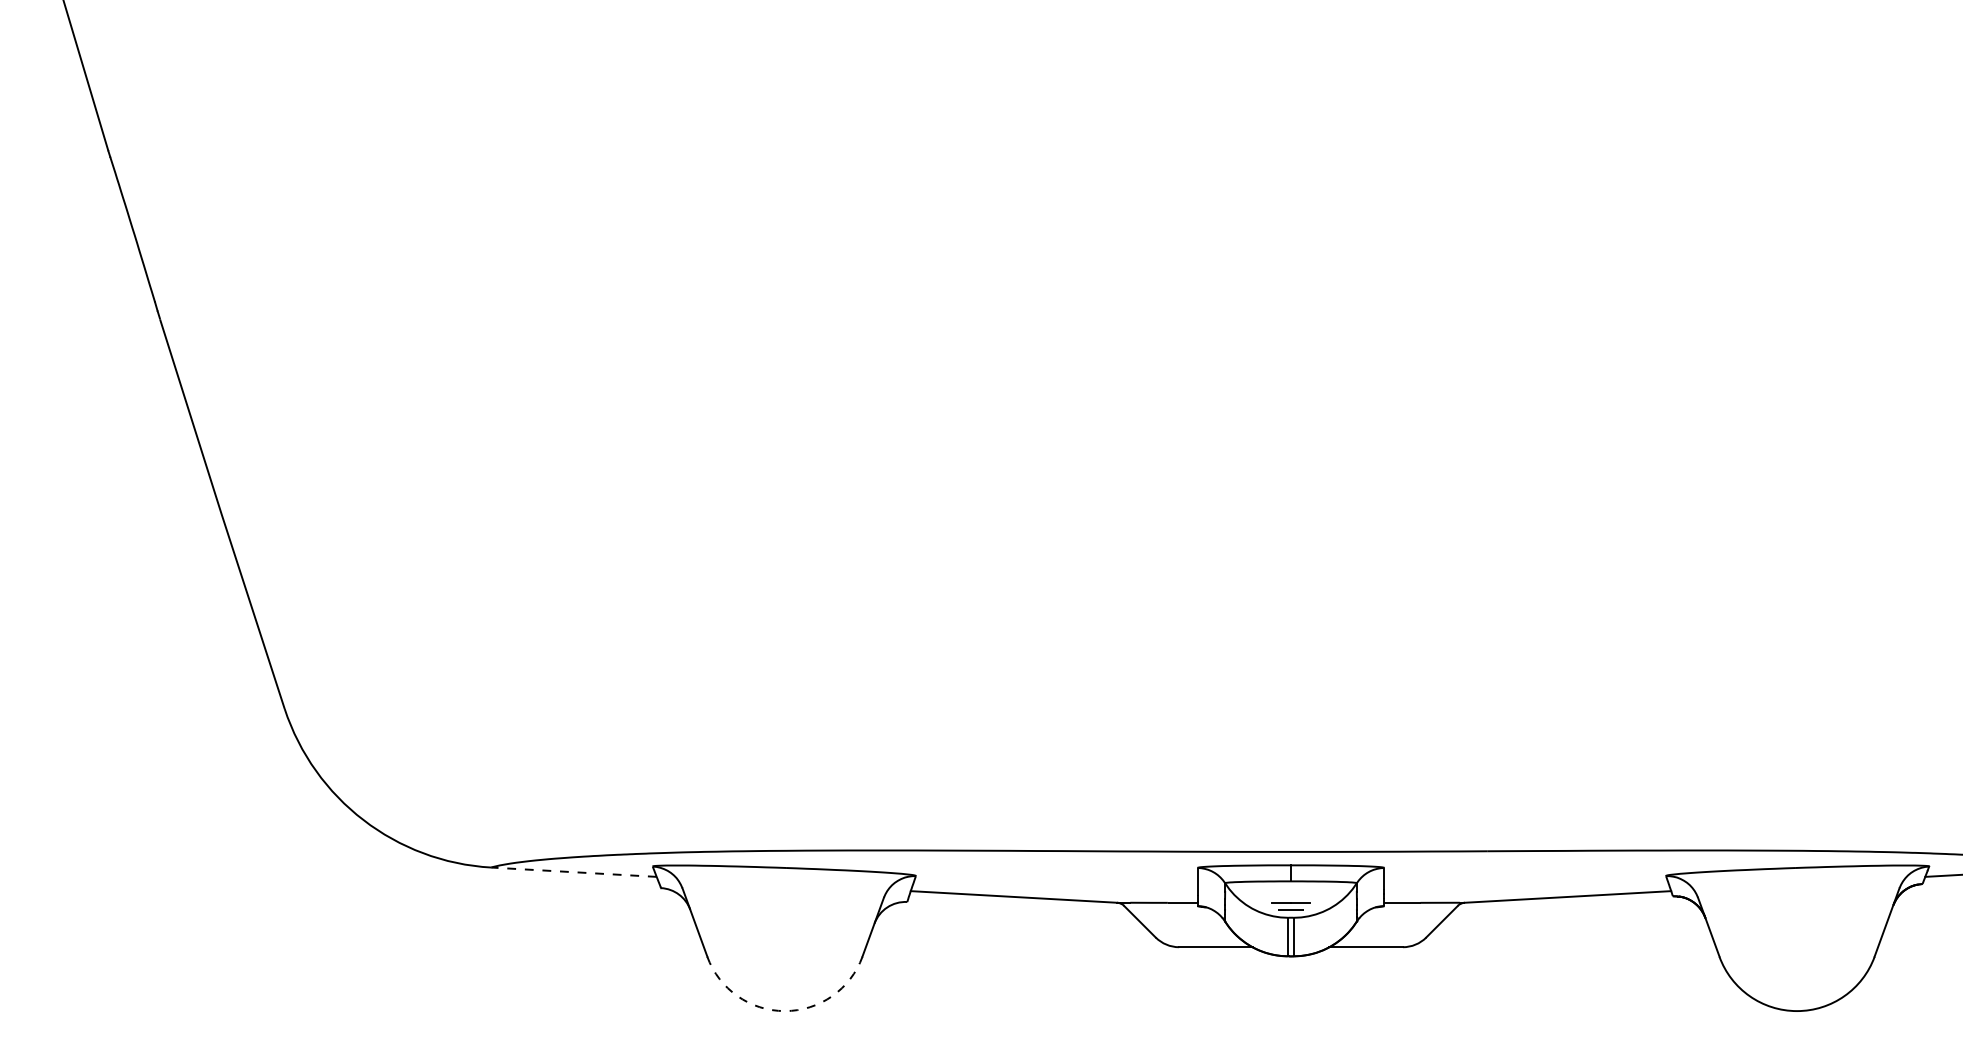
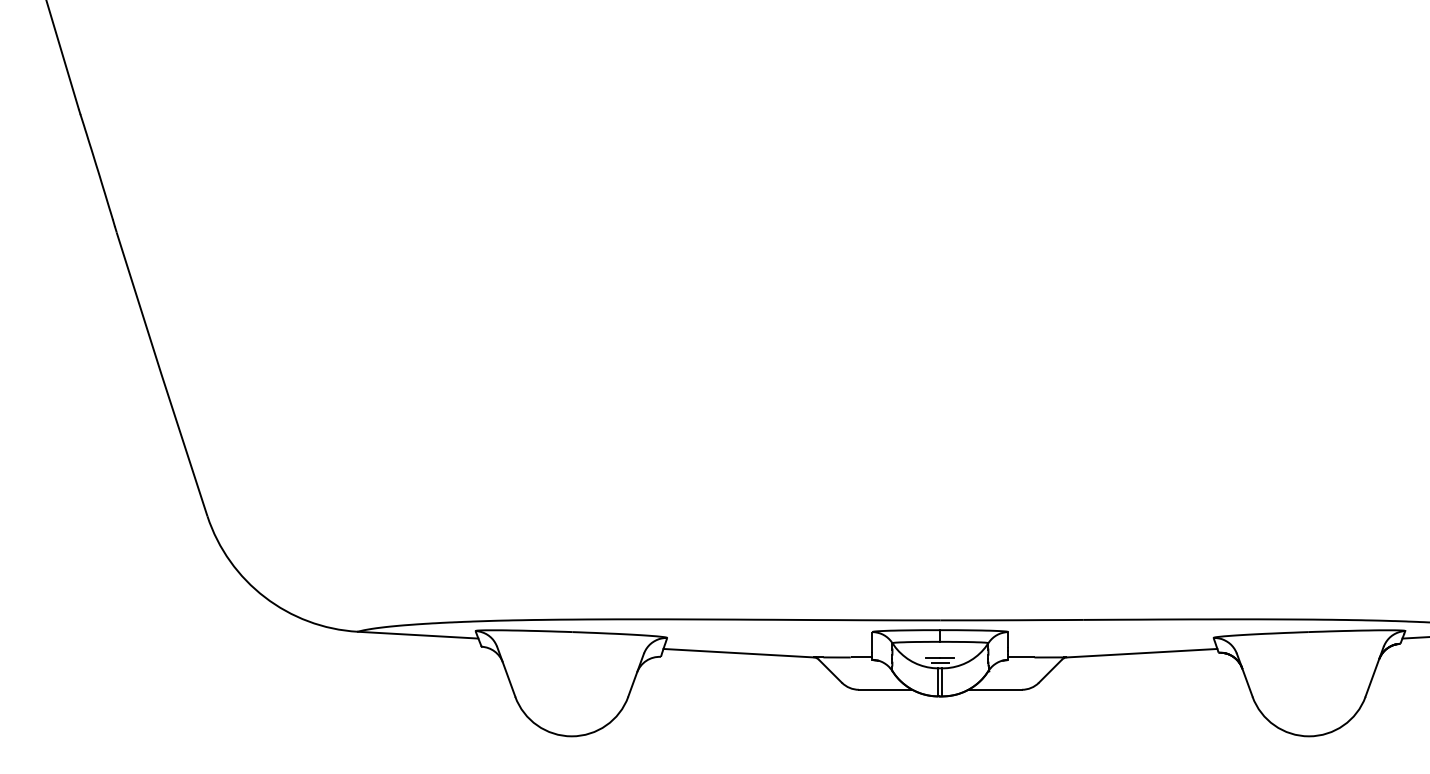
line: (573, 872) -> (417, 635), dashed -> solid
arc: (784, 1011) -> (571, 736), dashed -> solid

